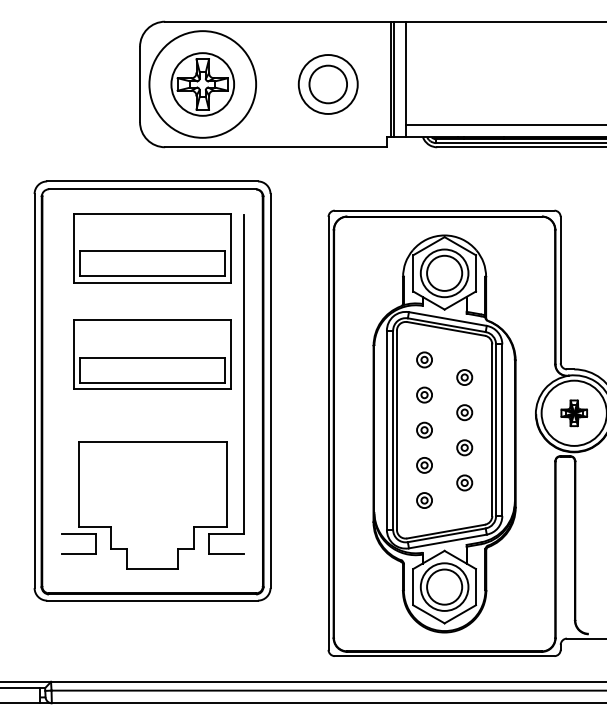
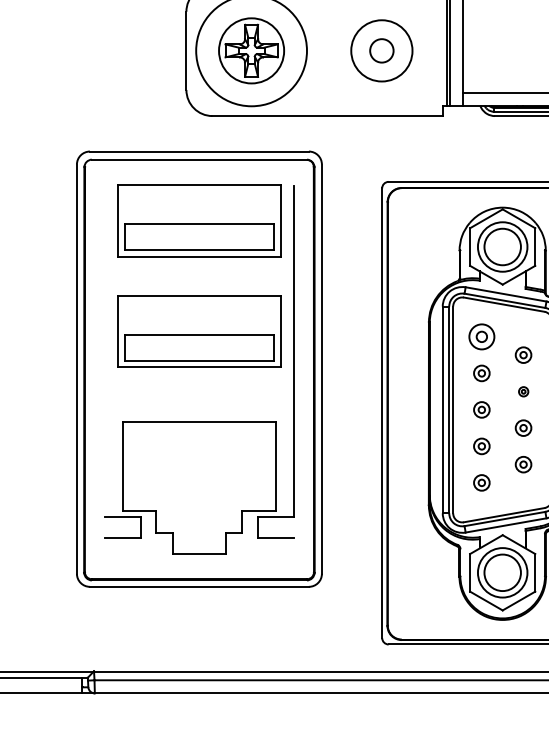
circle: (328, 84) -> (382, 50), size x0.6
part: (424, 359) -> (481, 336), size x1.6
part: (464, 412) -> (523, 391), size x0.6

